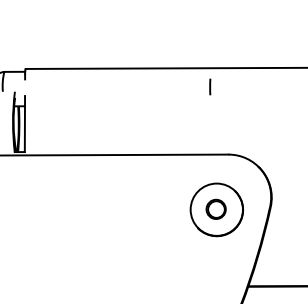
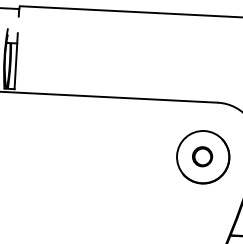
line: (210, 86) -> (203, 33), removed

